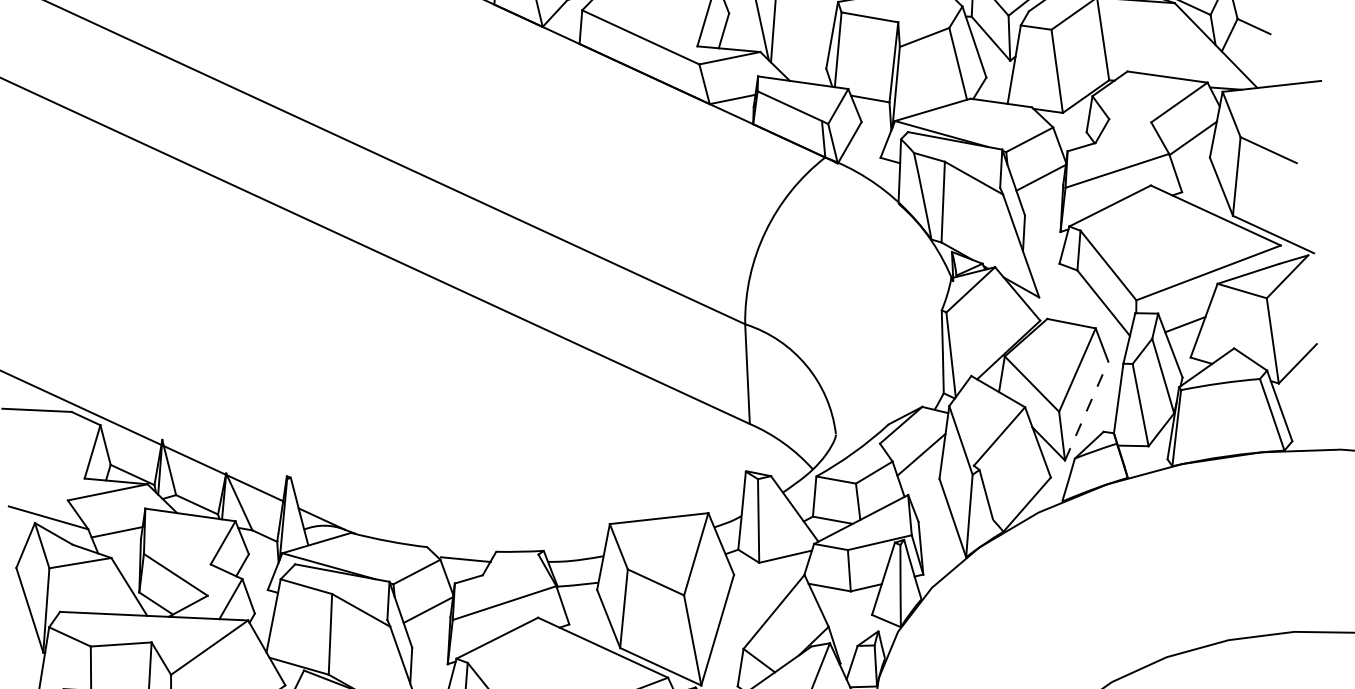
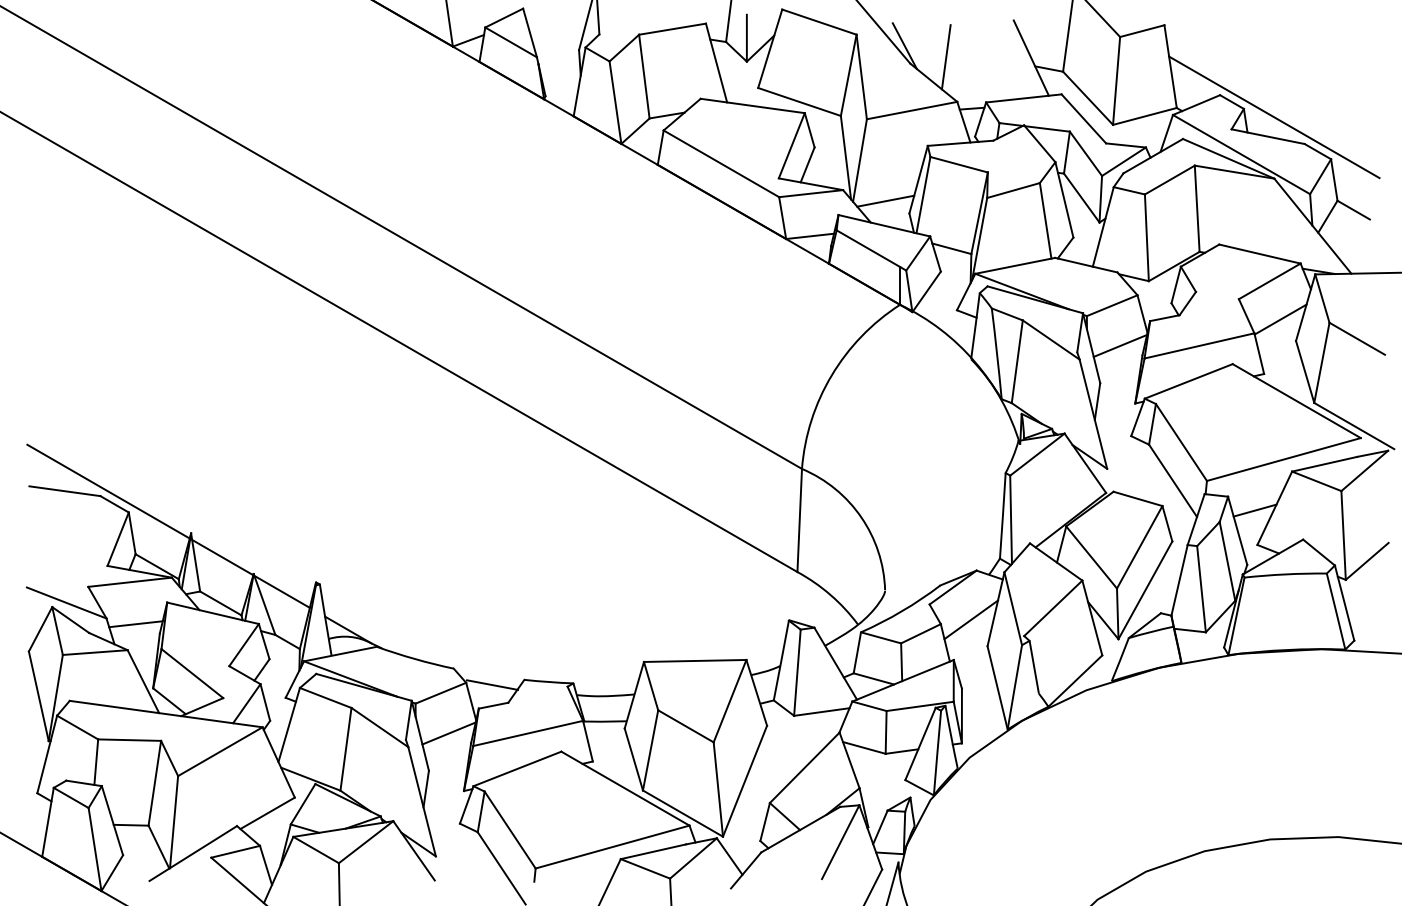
line: (802, 58) -> (885, 200), added
line: (1086, 411) -> (1145, 590), dashed -> solid

